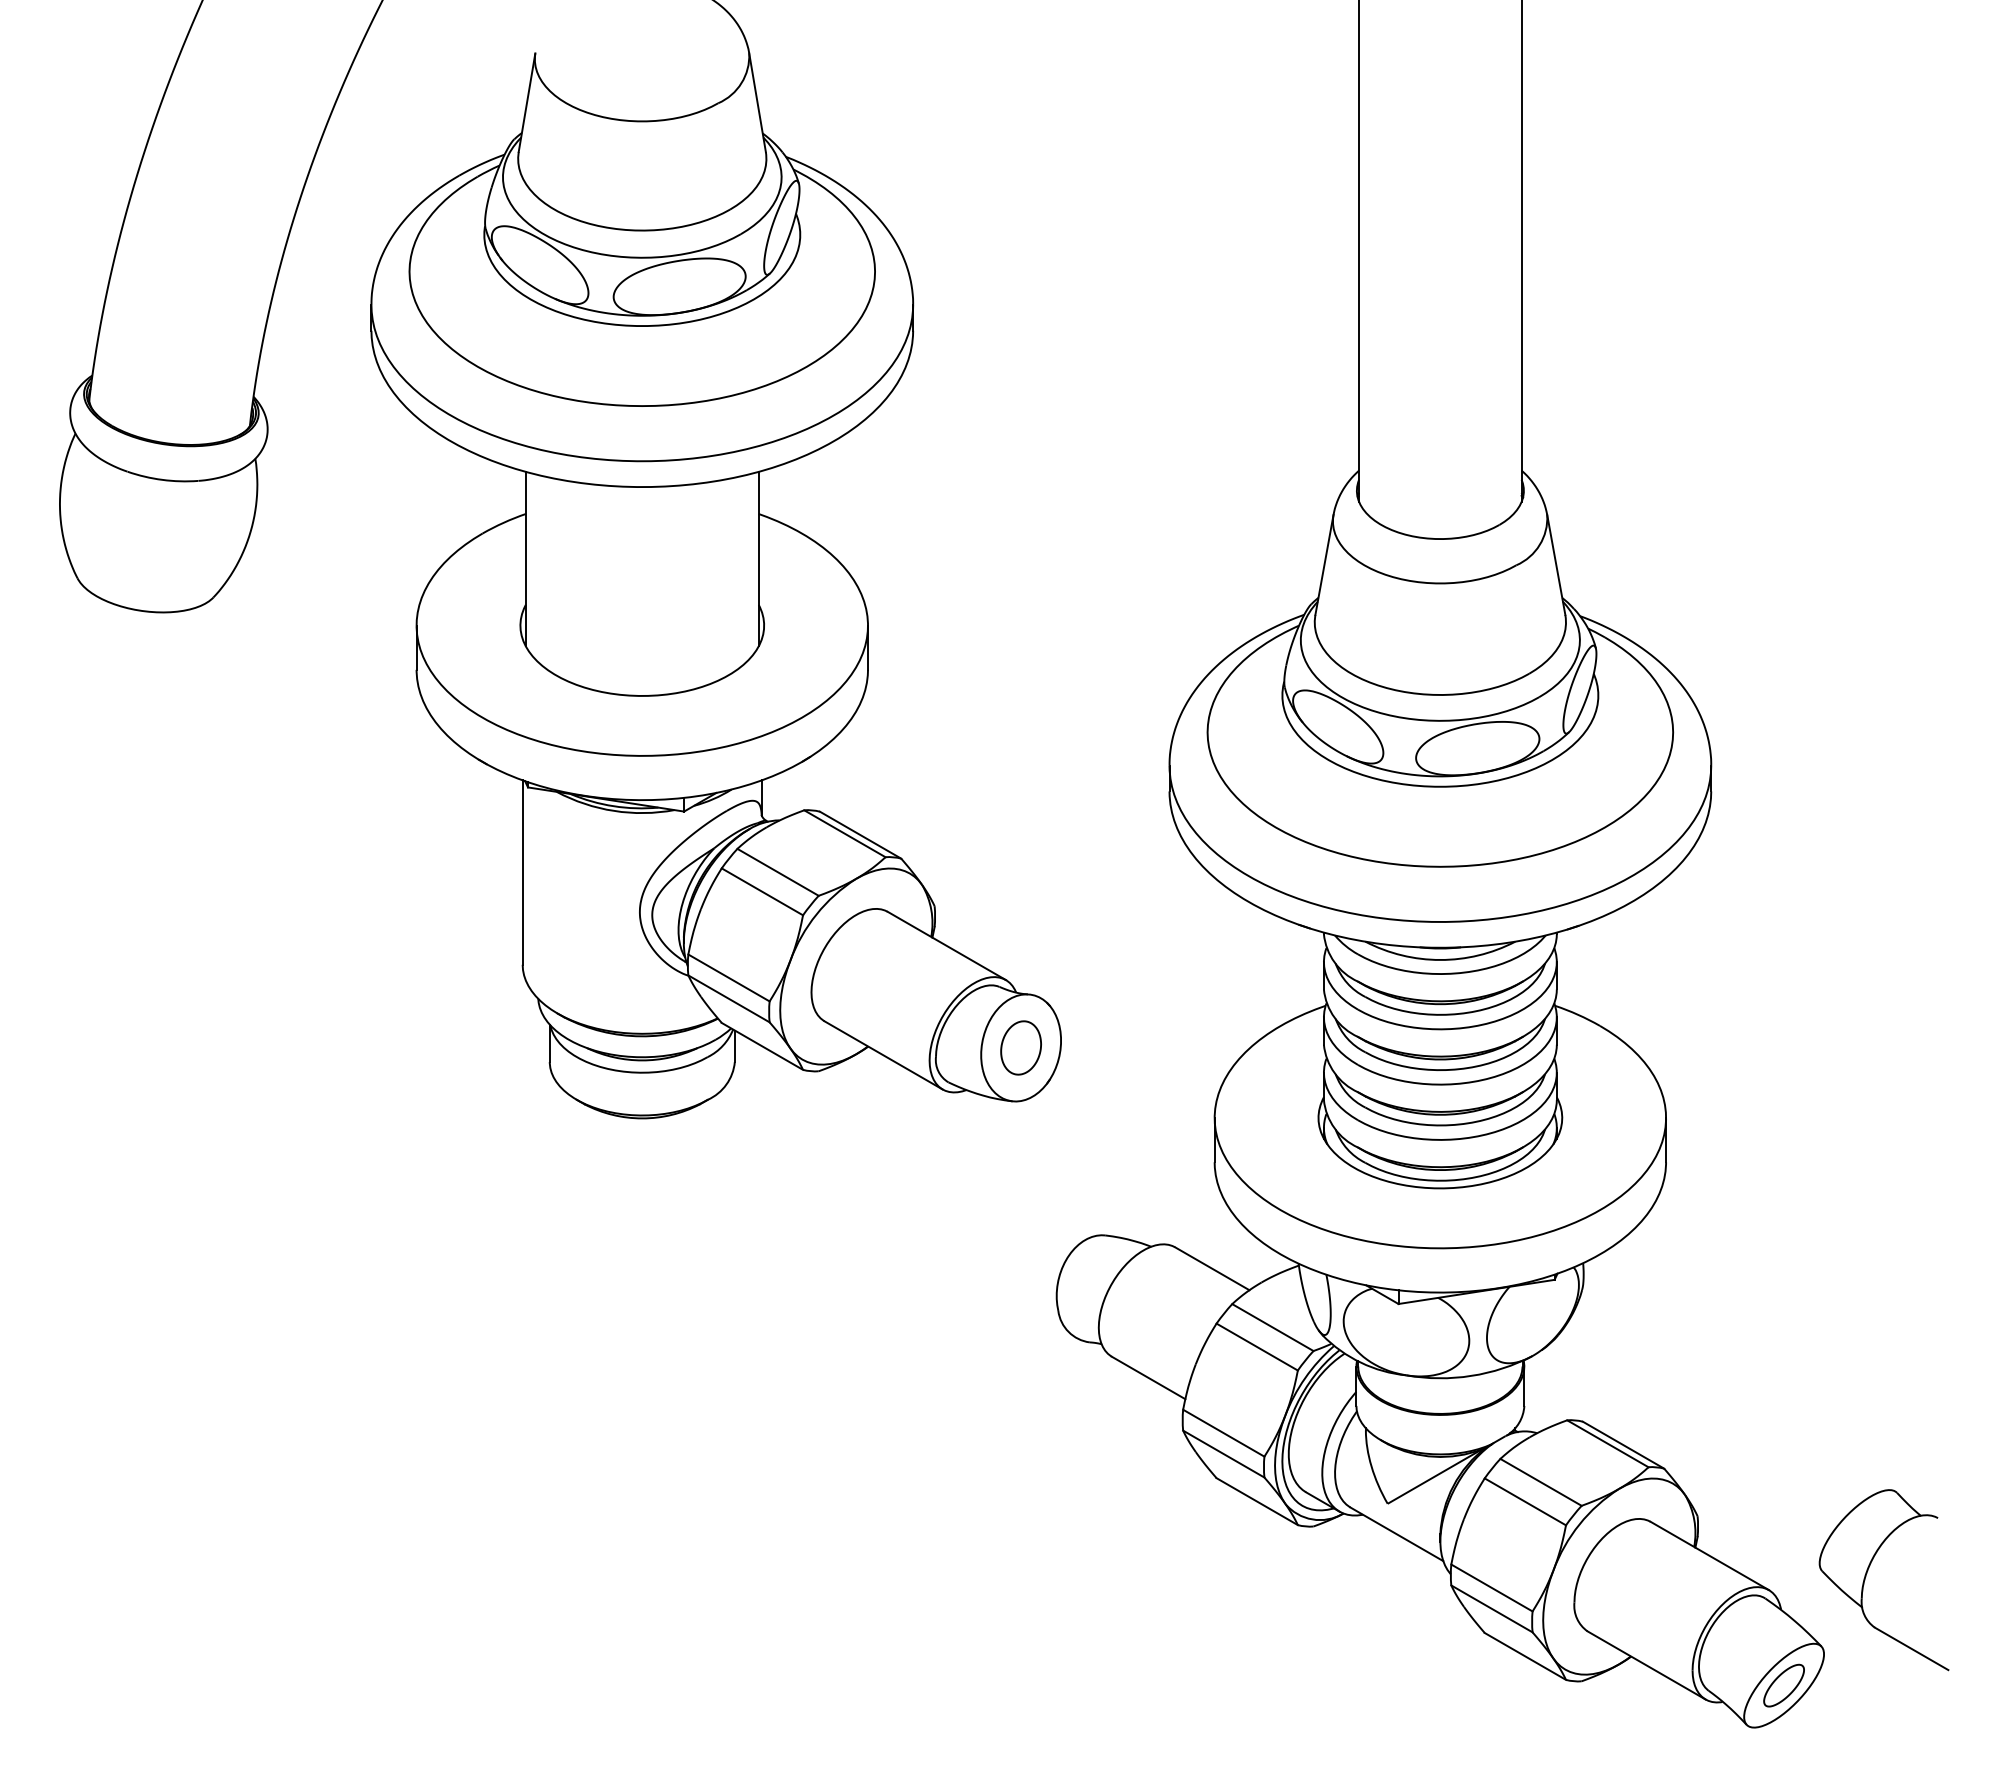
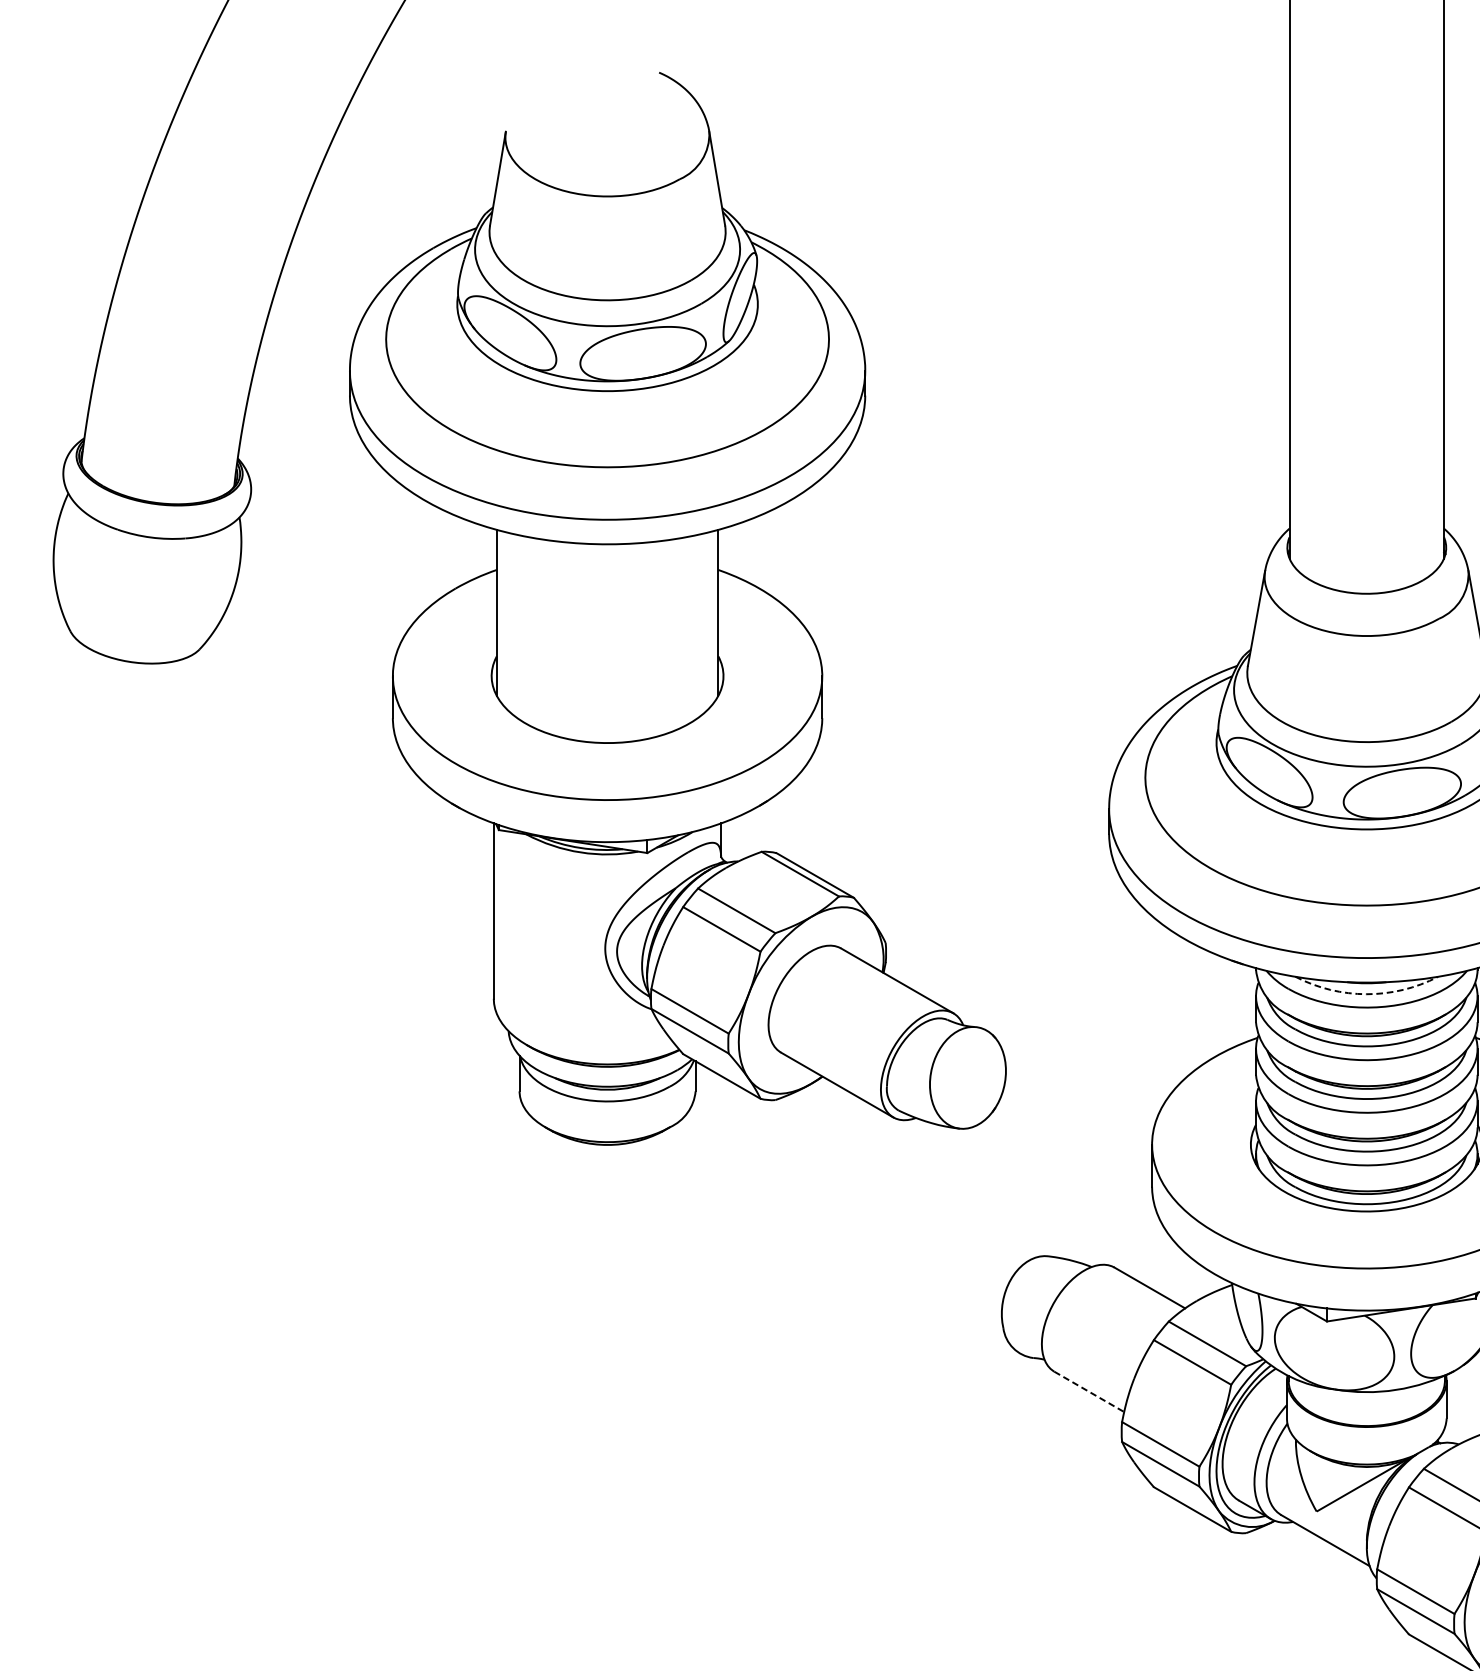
arc: (1440, 959) -> (1366, 993), solid -> dashed
part: (1020, 1047) -> (967, 1077), removed
line: (1149, 1378) -> (1090, 1392), solid -> dashed

